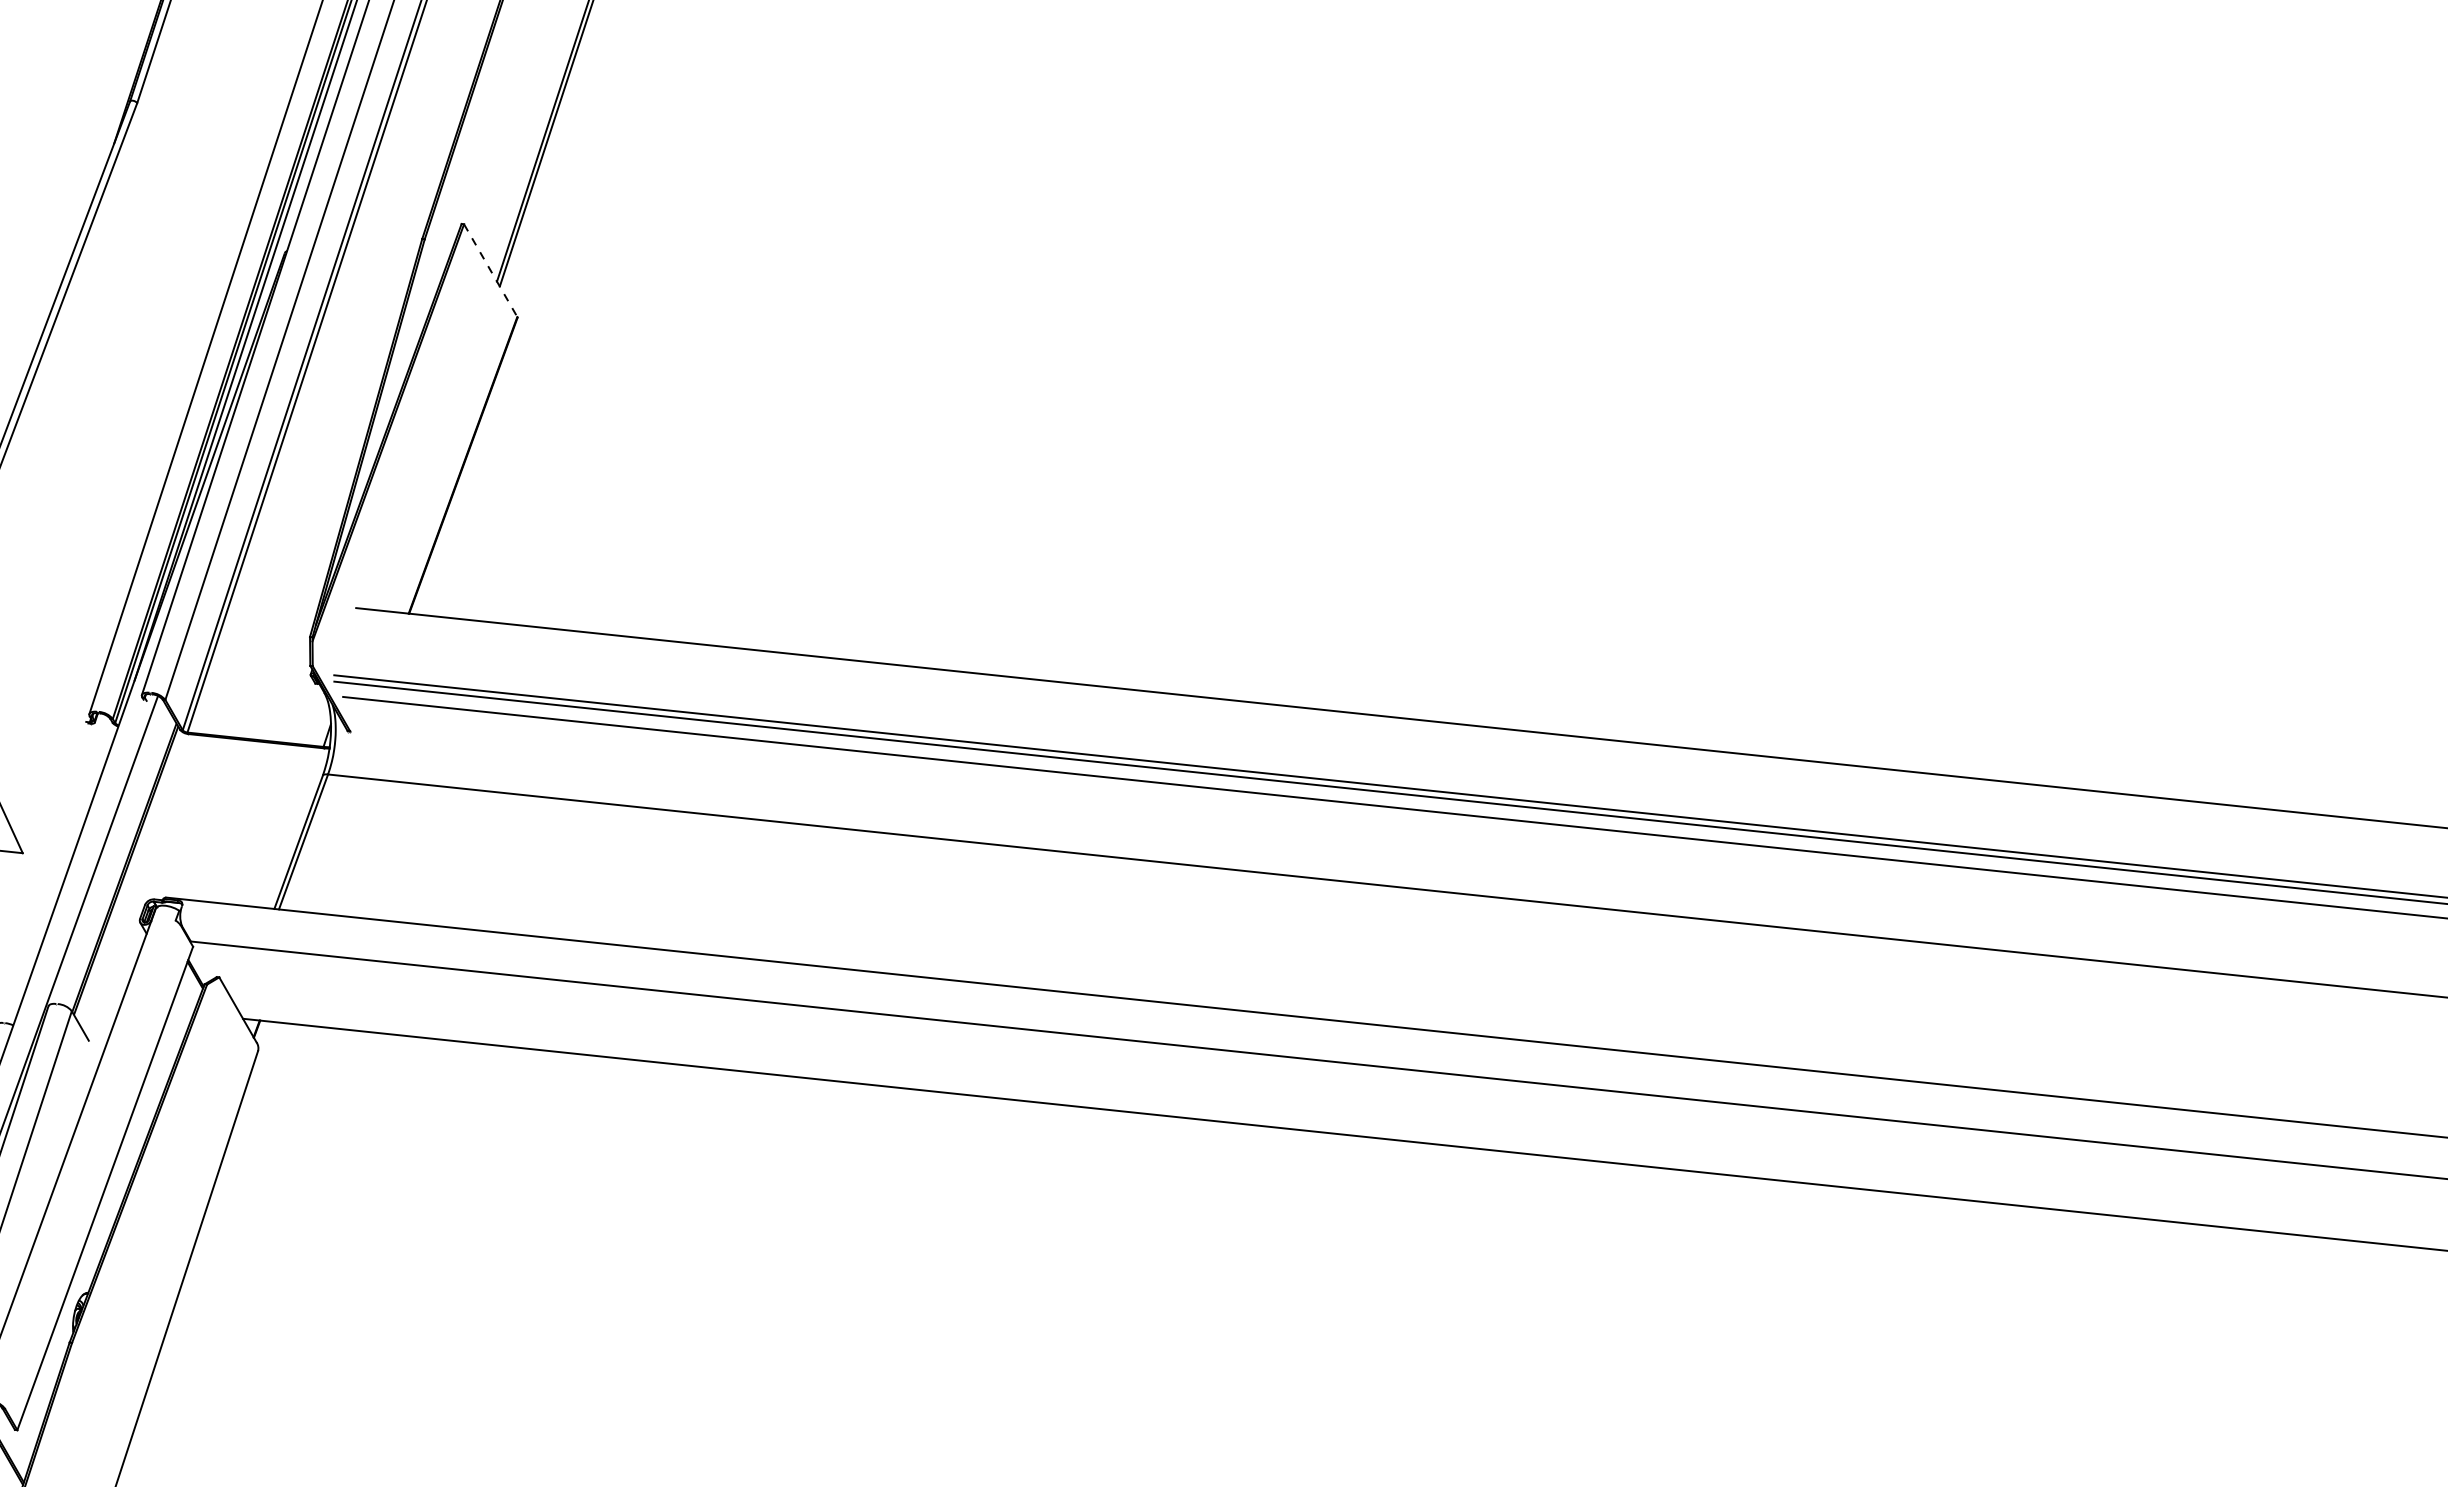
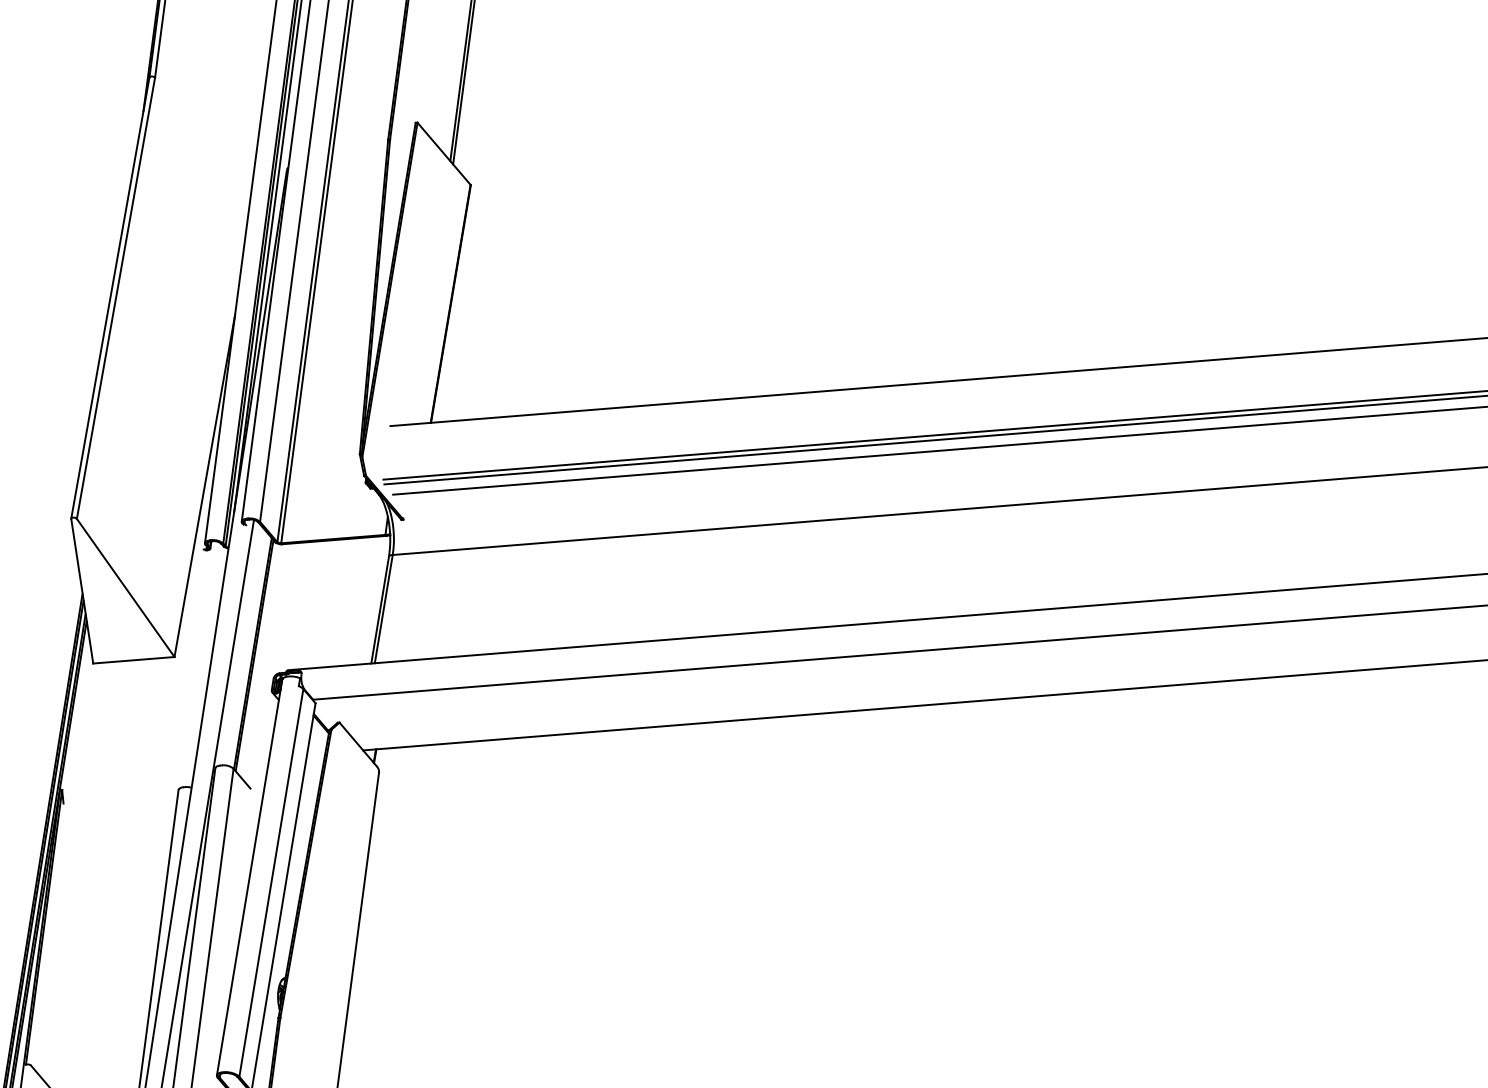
line: (490, 271) -> (444, 154), dashed -> solid
line: (102, 640) -> (204, 486), added
line: (92, 1166) -> (270, 882), added

